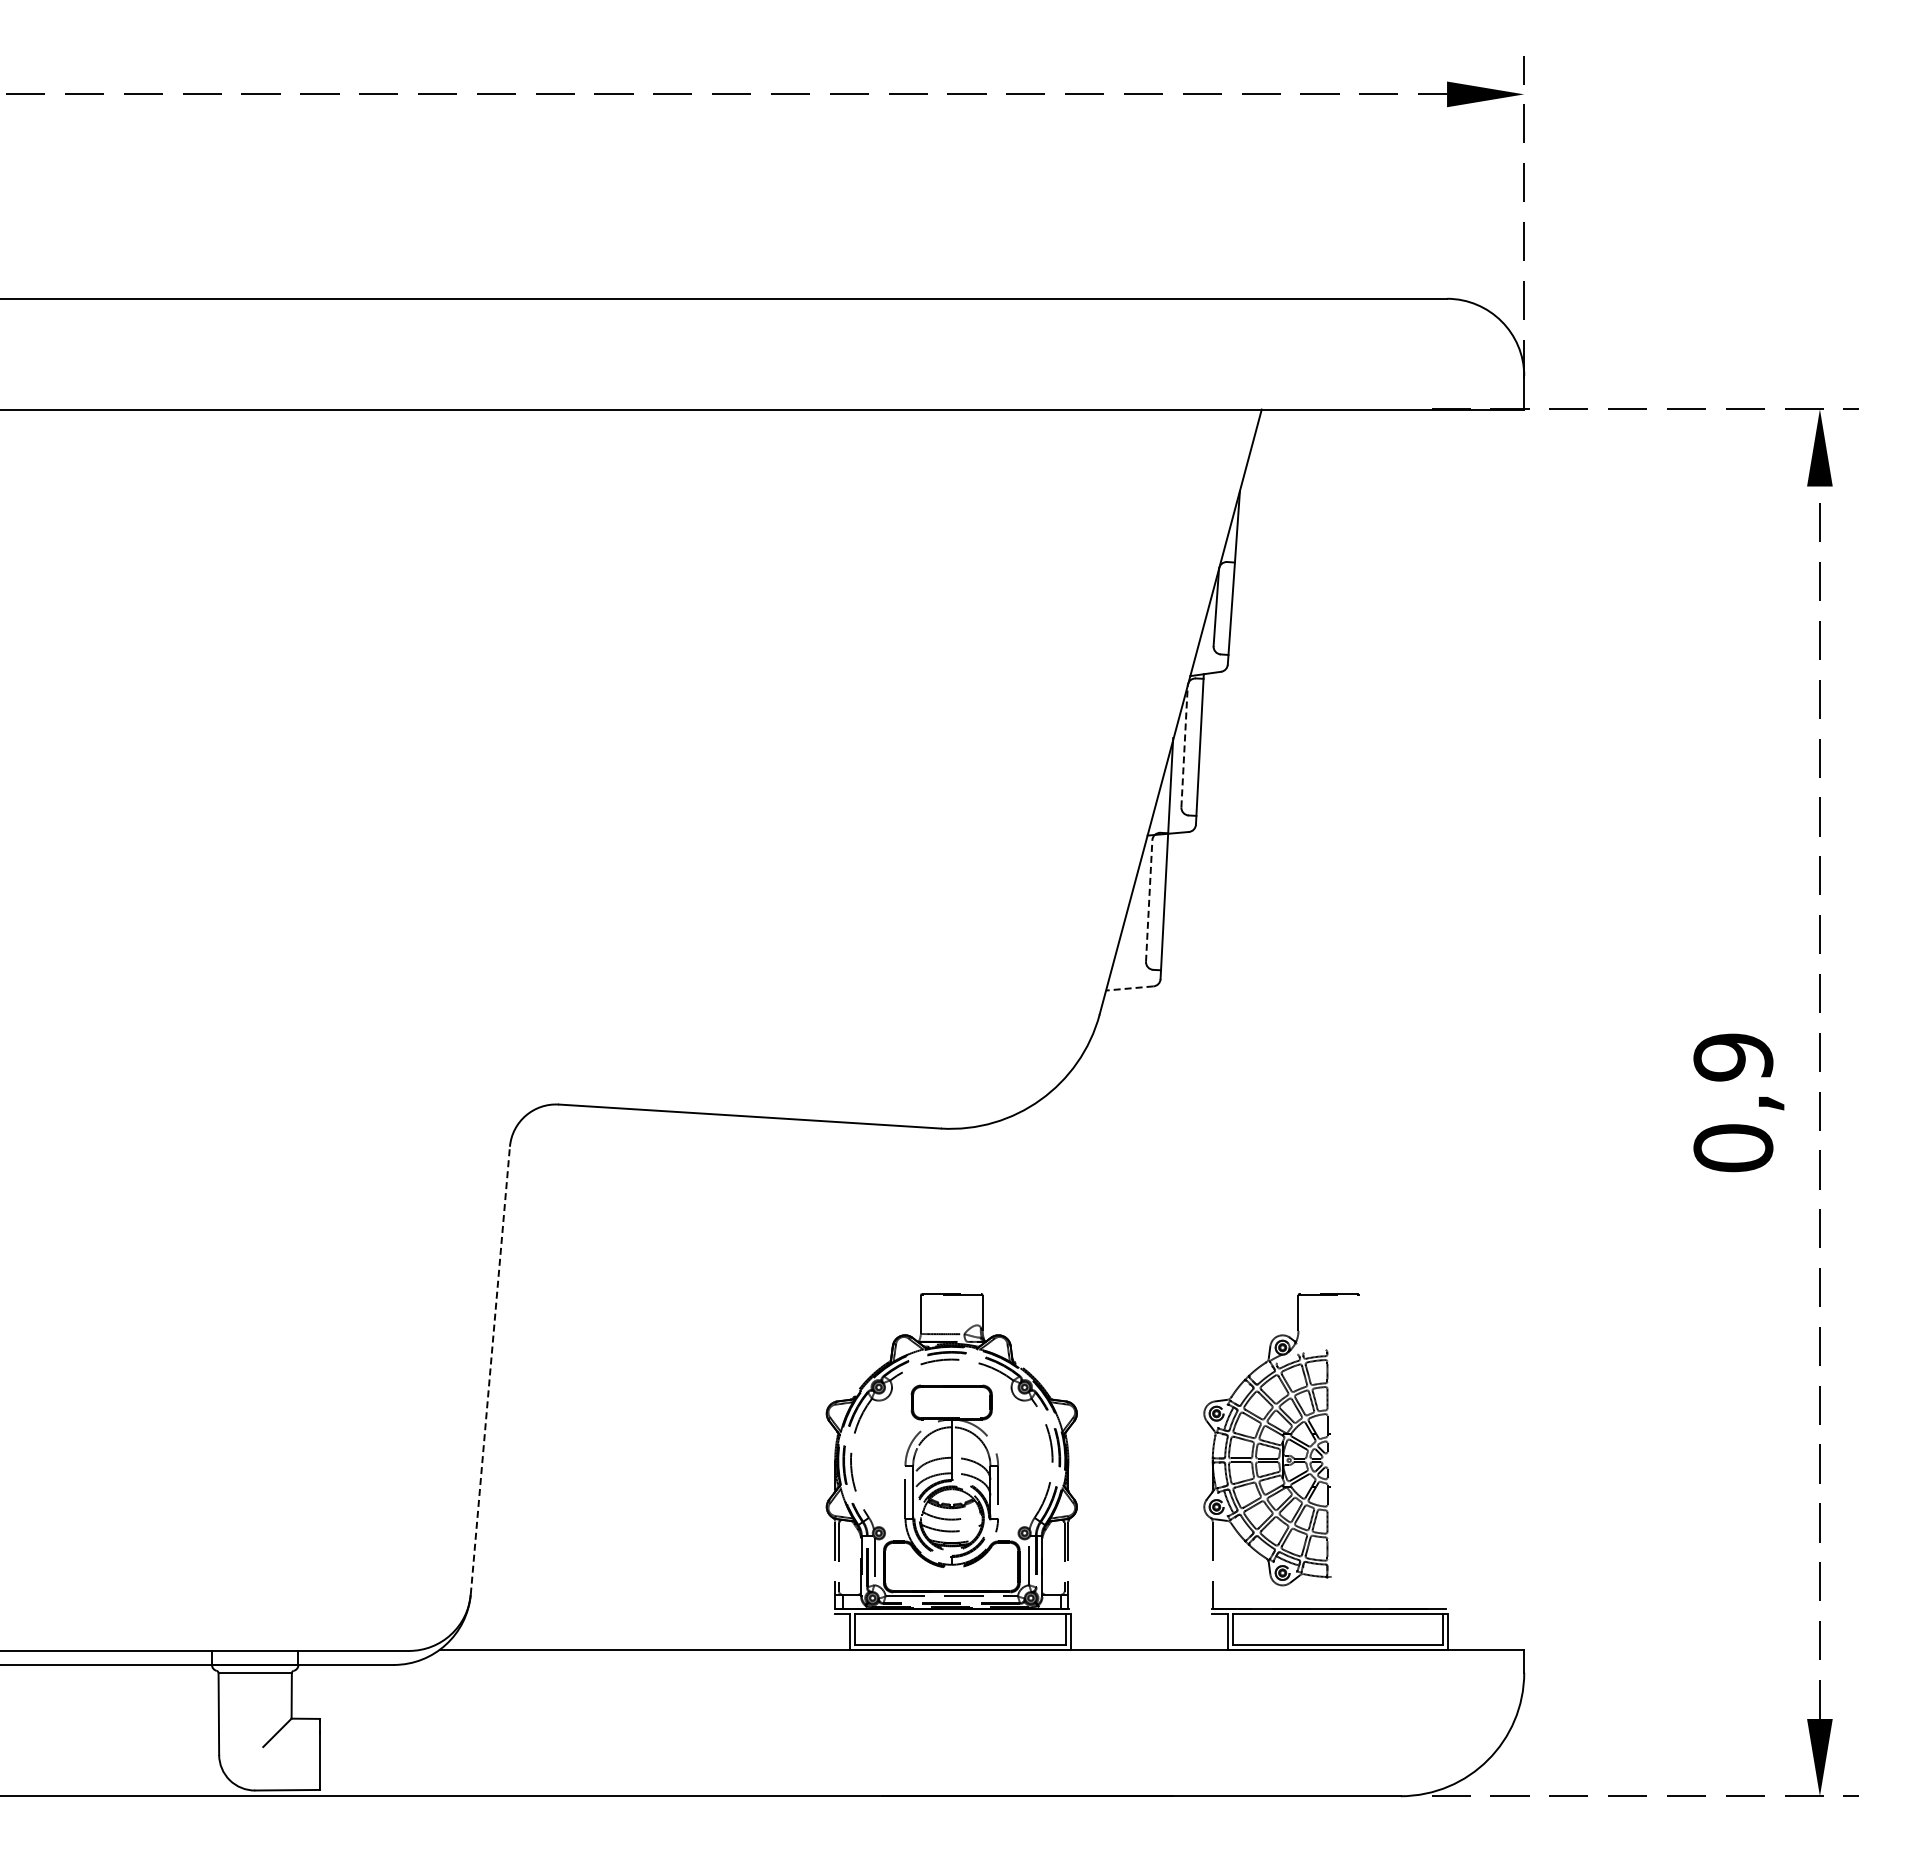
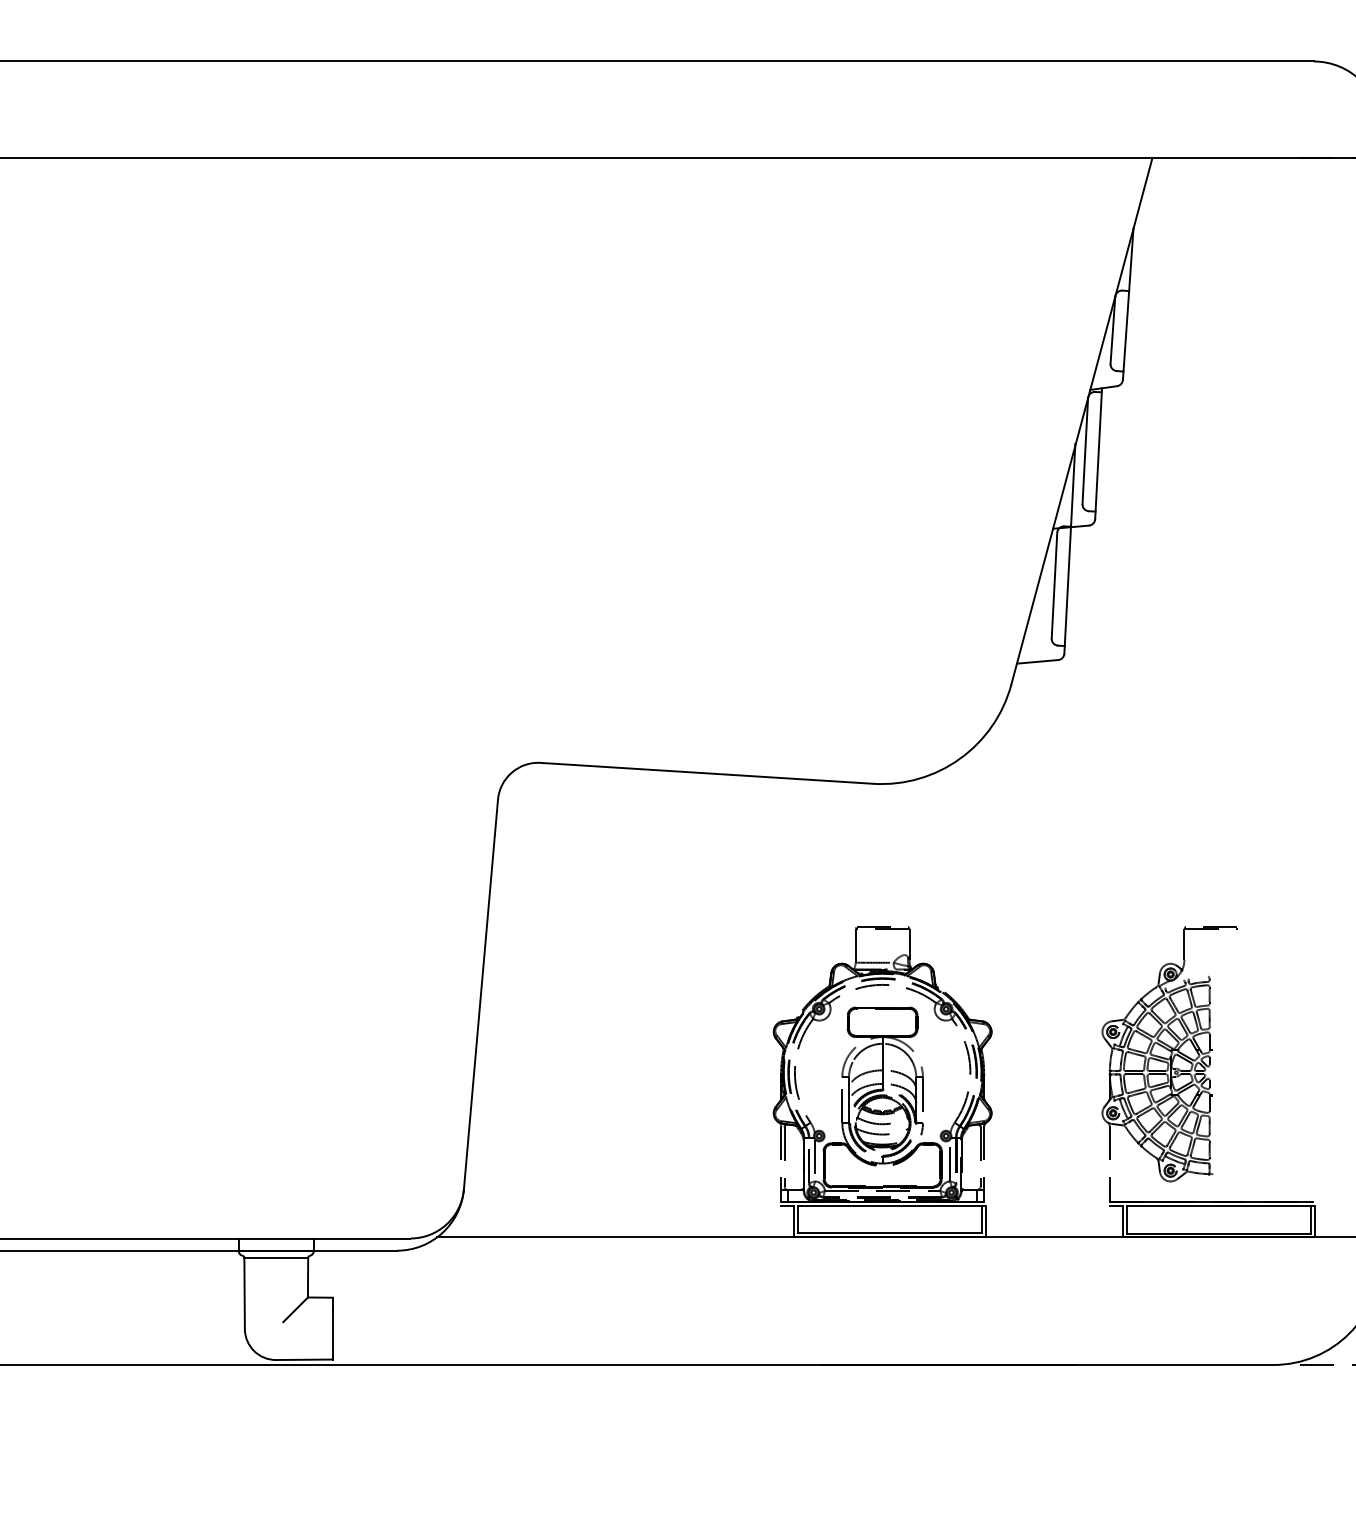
line: (1184, 746) -> (1085, 451), dashed -> solid
line: (1149, 900) -> (1054, 585), dashed -> solid
line: (1129, 988) -> (1037, 661), dashed -> solid
line: (490, 1370) -> (481, 994), dashed -> solid

